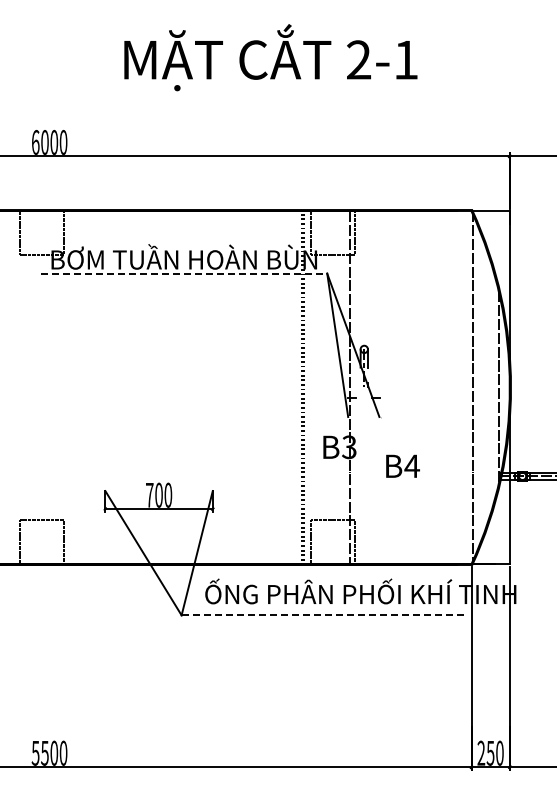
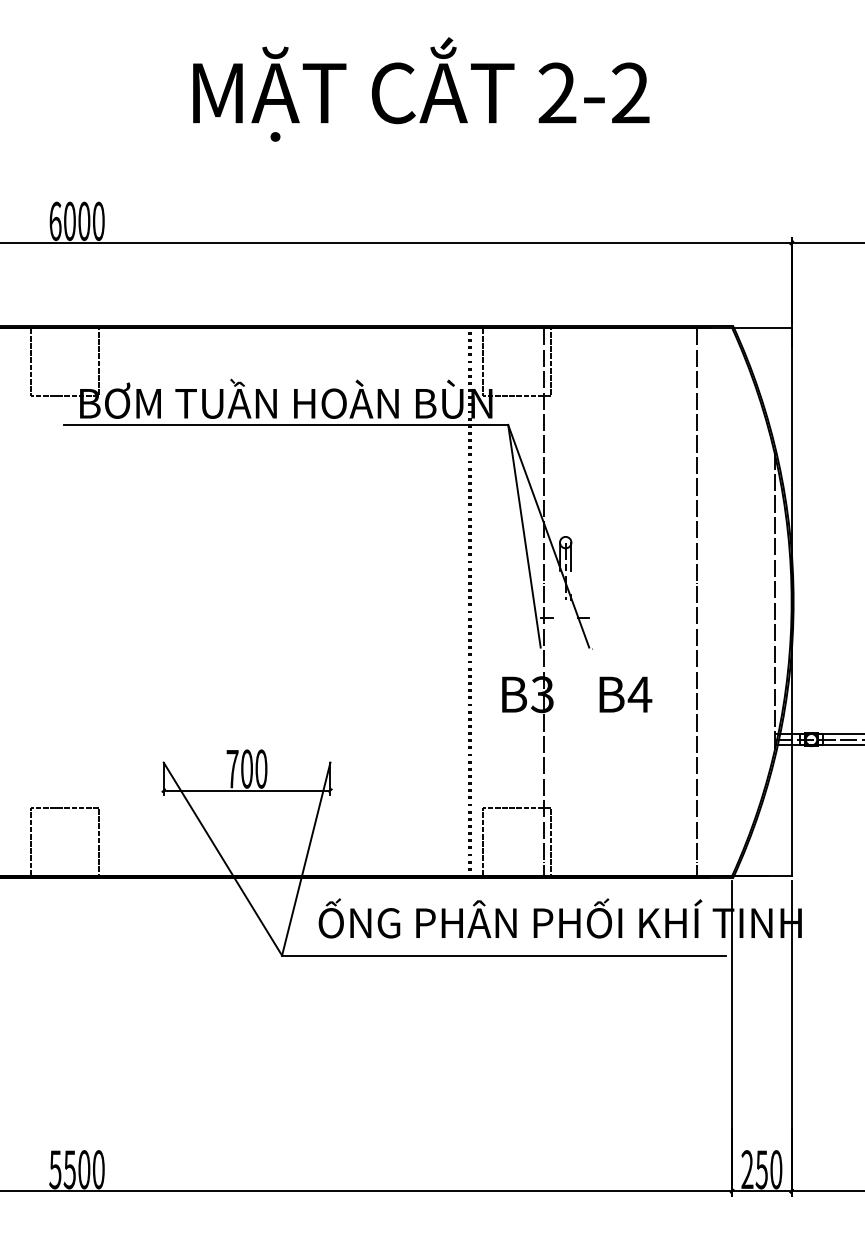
text: (406, 59) -> (631, 92), 2-1 -> 2-2
line: (184, 273) -> (286, 424), dashed -> solid
line: (472, 387) -> (696, 601), moved
text: (402, 465) -> (625, 693), moved
line: (325, 615) -> (505, 955), dashed -> solid

